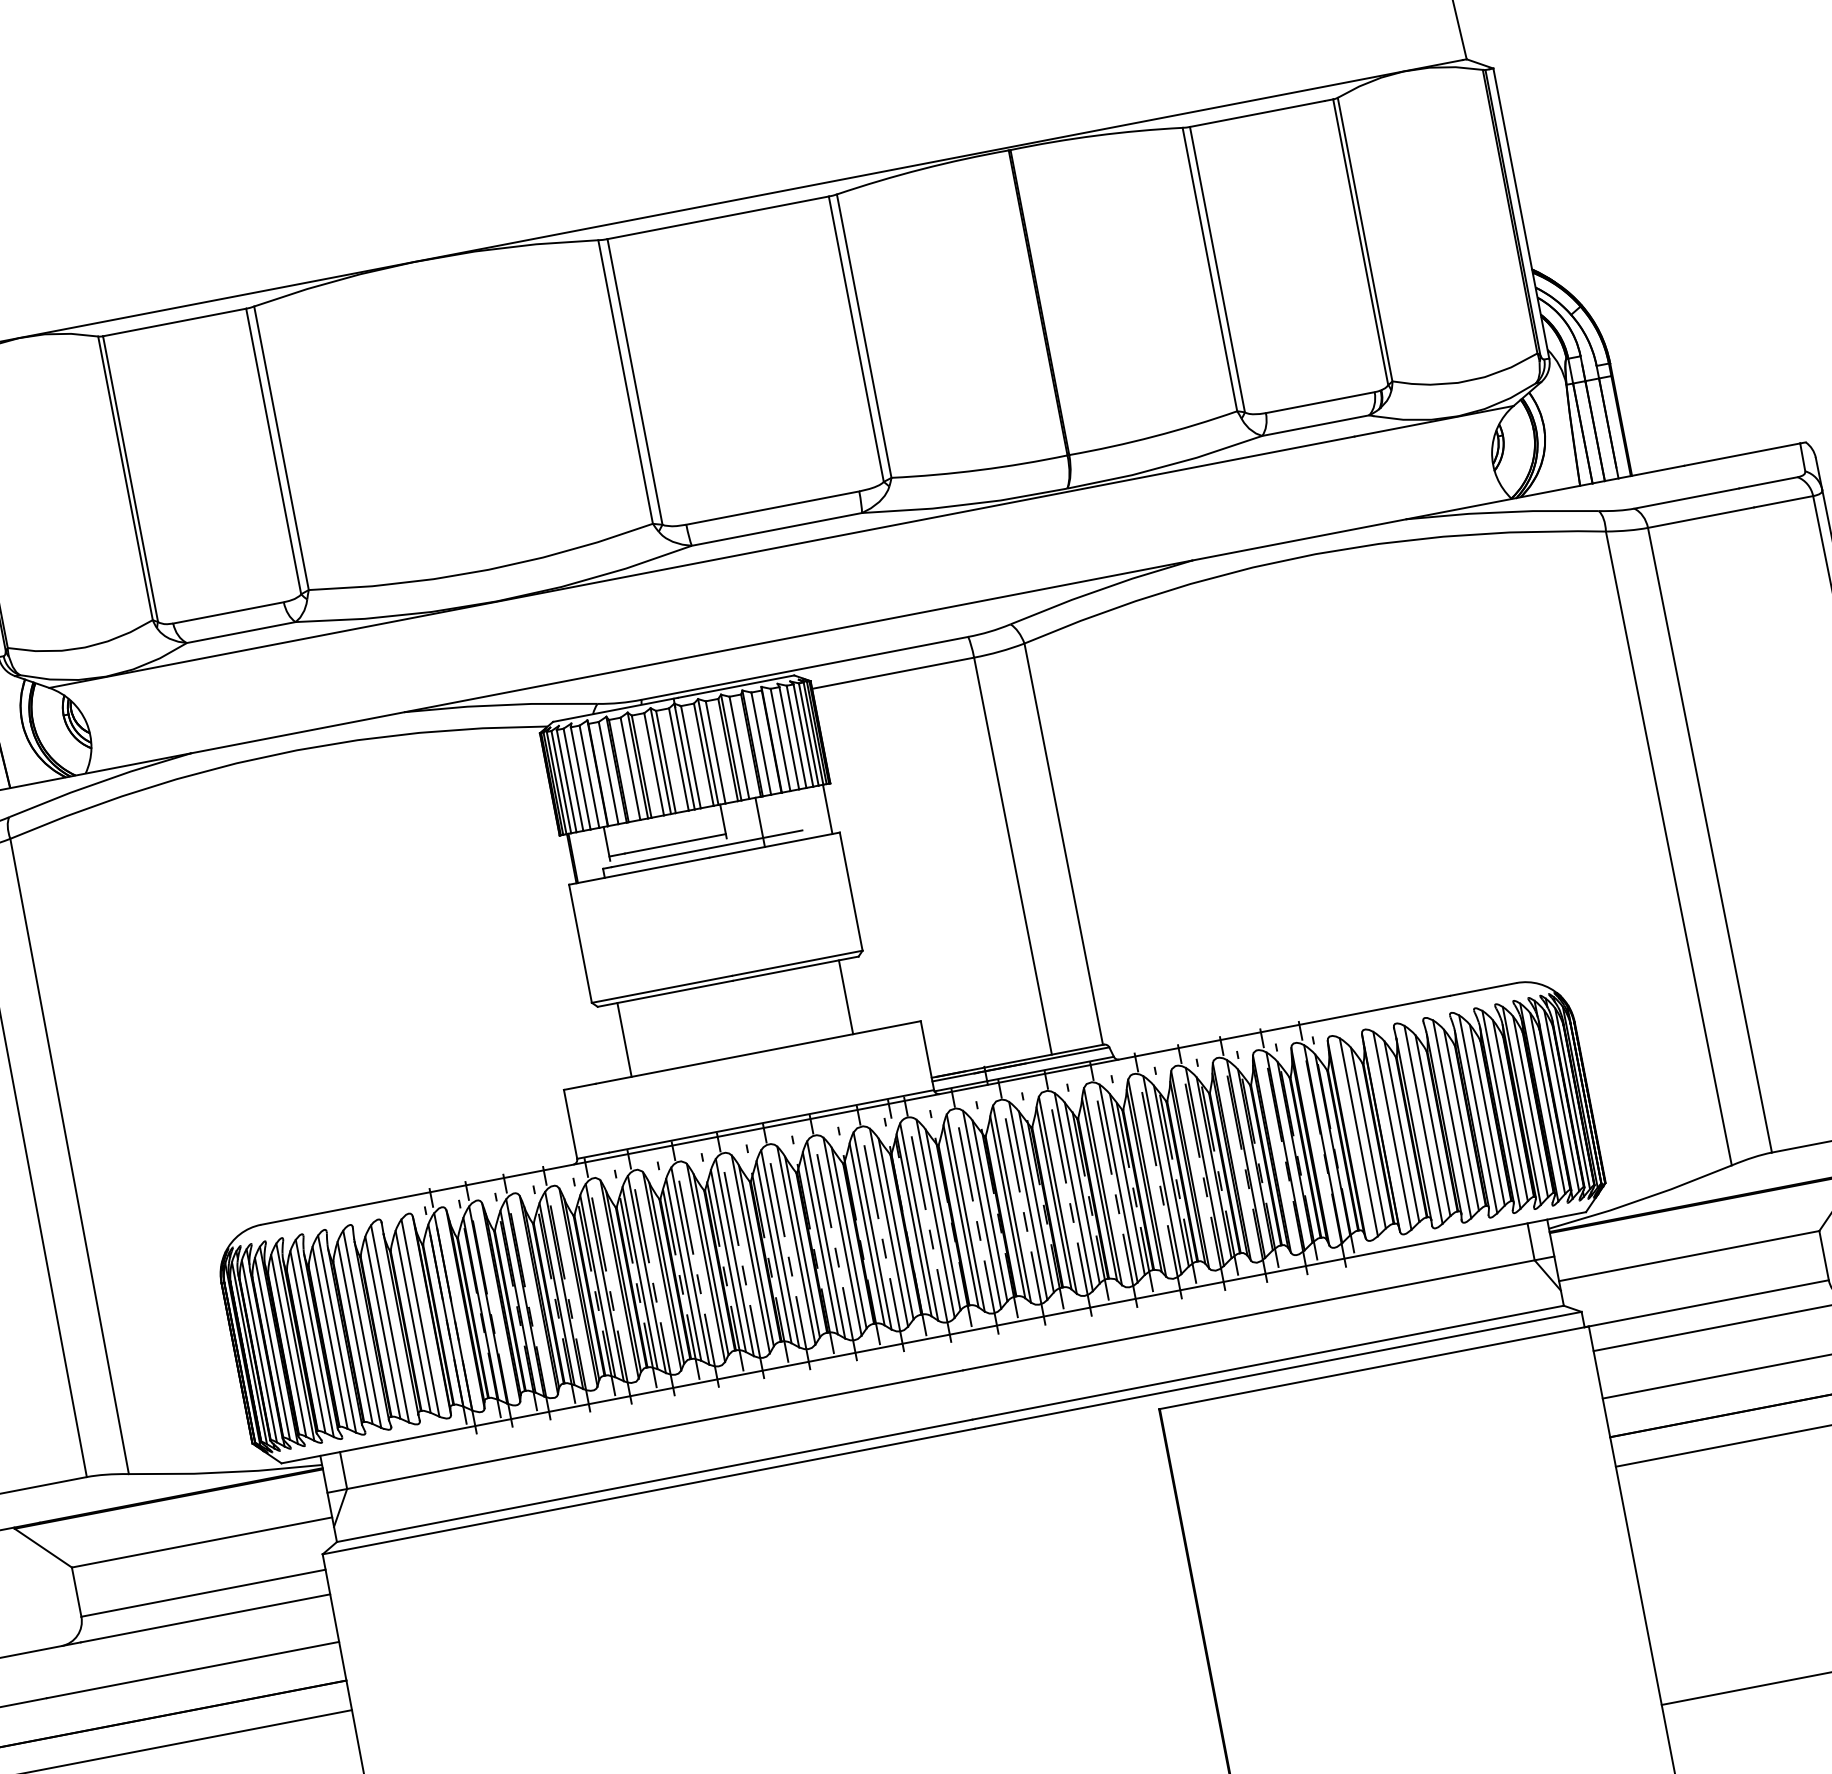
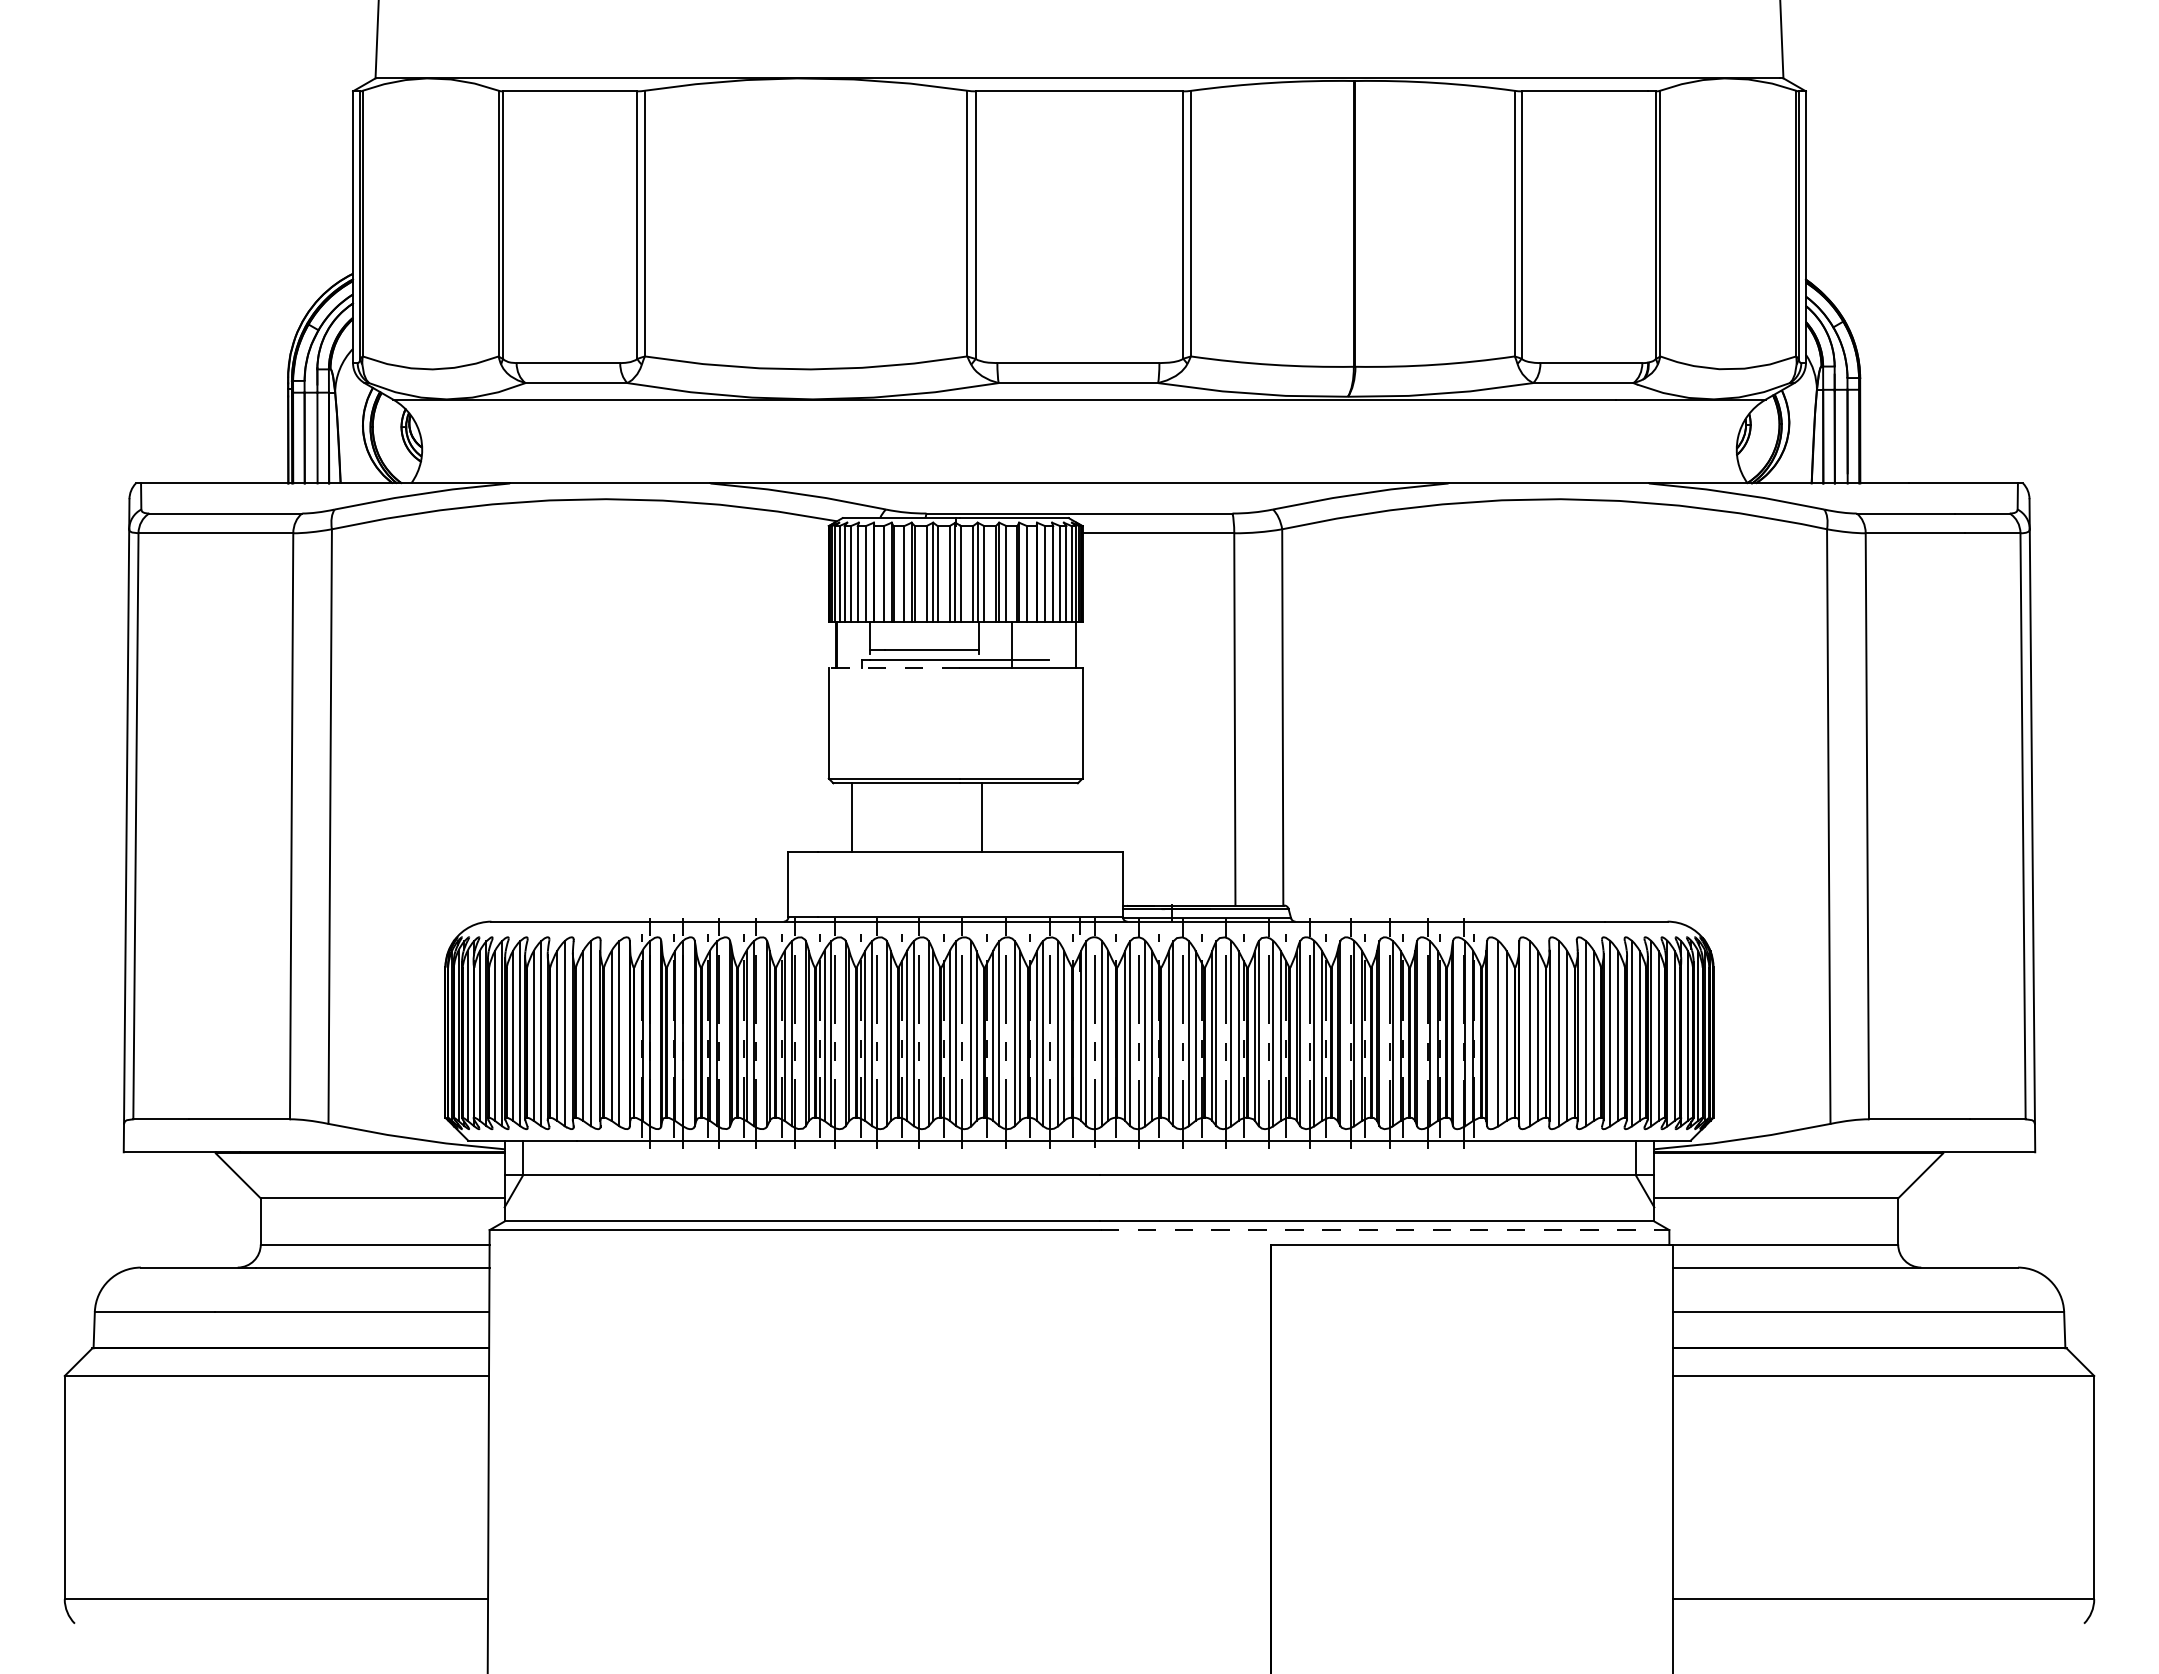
line: (639, 870) -> (894, 667), solid -> dashed
line: (846, 996) -> (982, 817), moved
line: (1278, 1370) -> (1385, 1230), solid -> dashed

